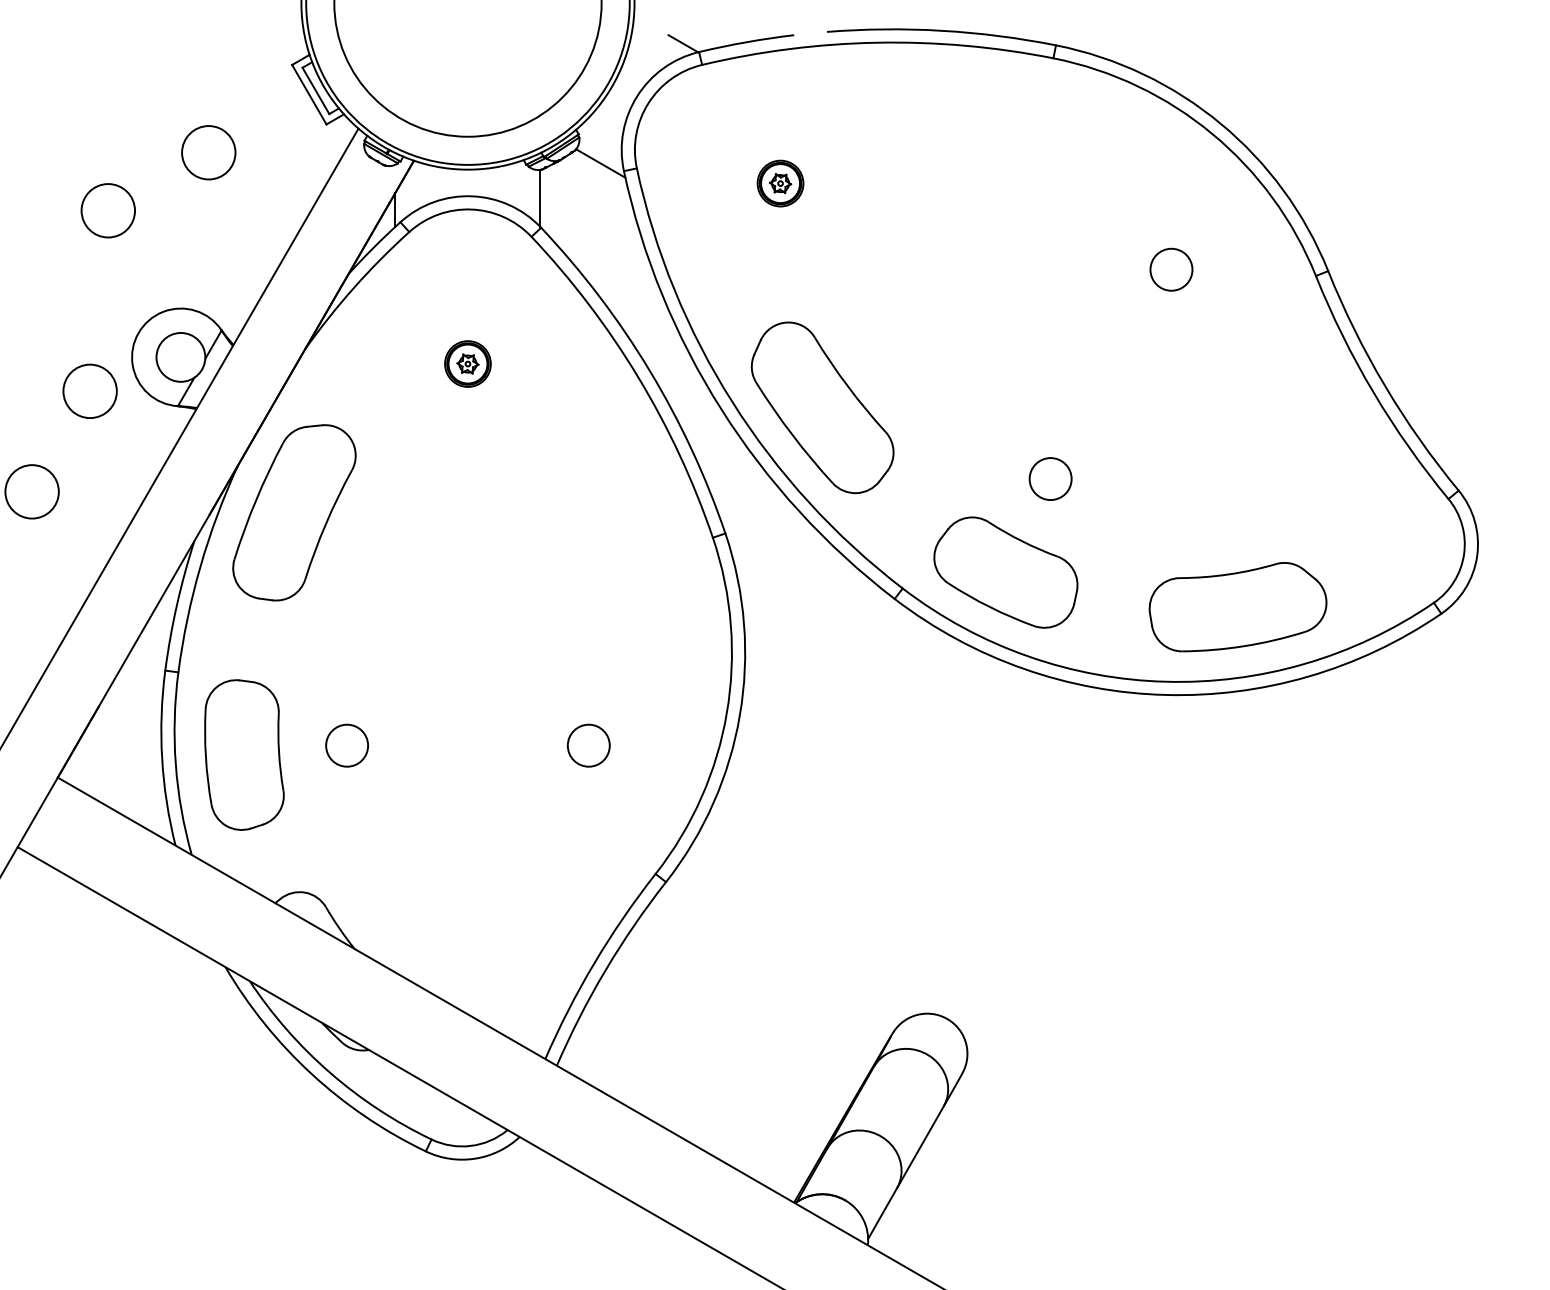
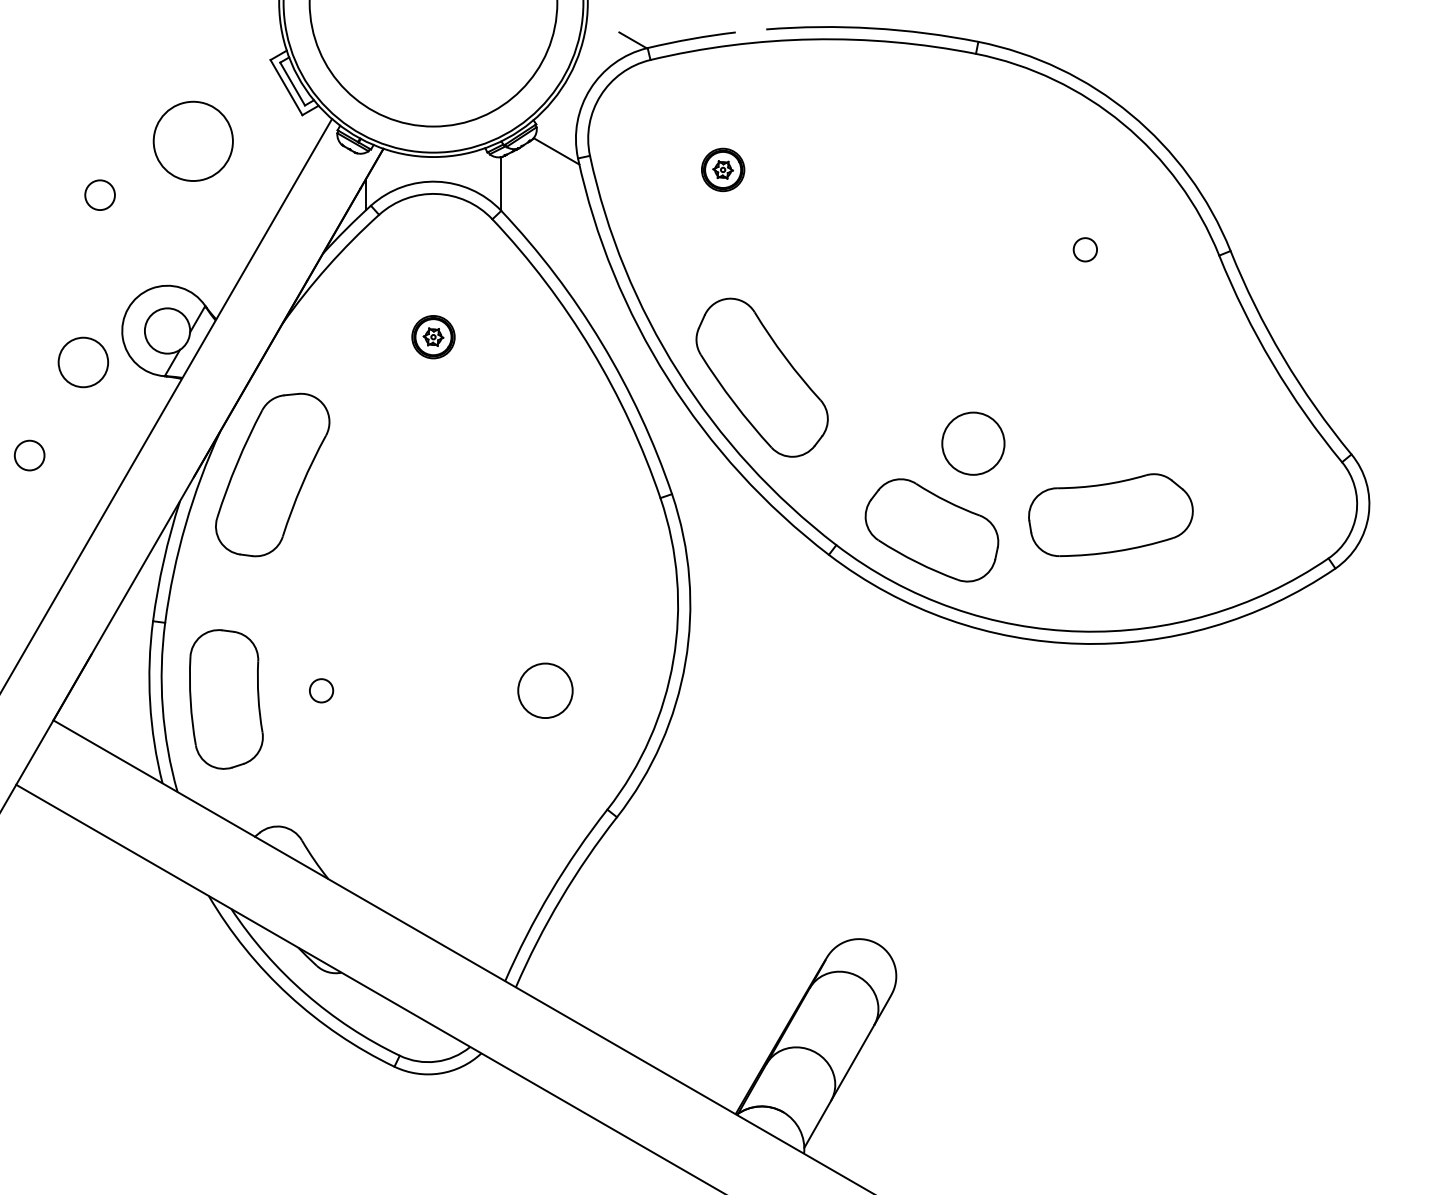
circle: (208, 152) -> (193, 141), size x1.6
circle: (107, 210) -> (99, 194), size x0.6
circle: (1171, 269) -> (1085, 249), size x0.6
circle: (1050, 479) -> (973, 444), size x1.6
circle: (31, 491) -> (29, 455), size x0.6
part: (1237, 607) -> (1110, 515), moved
circle: (347, 745) -> (321, 690), size x0.6
circle: (588, 745) -> (545, 690), size x1.4

